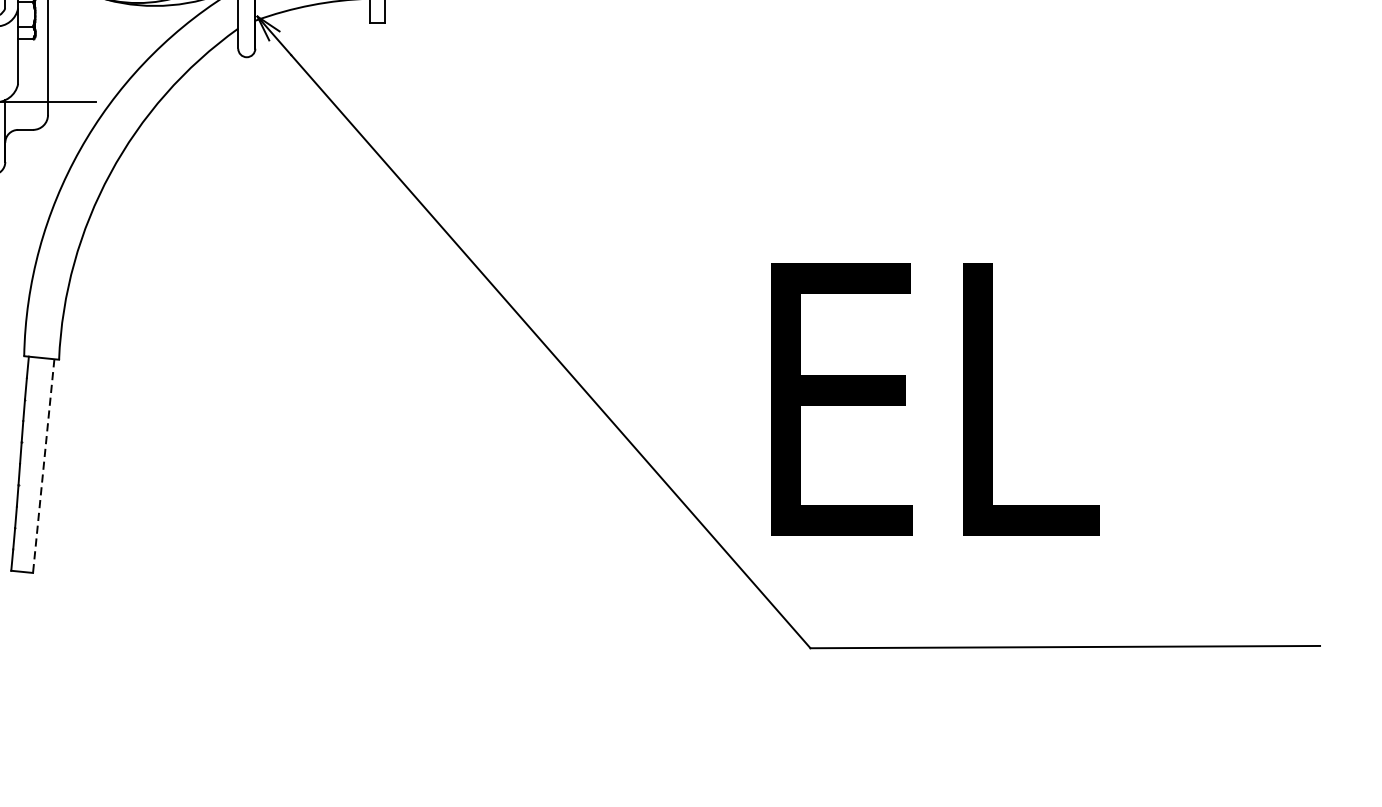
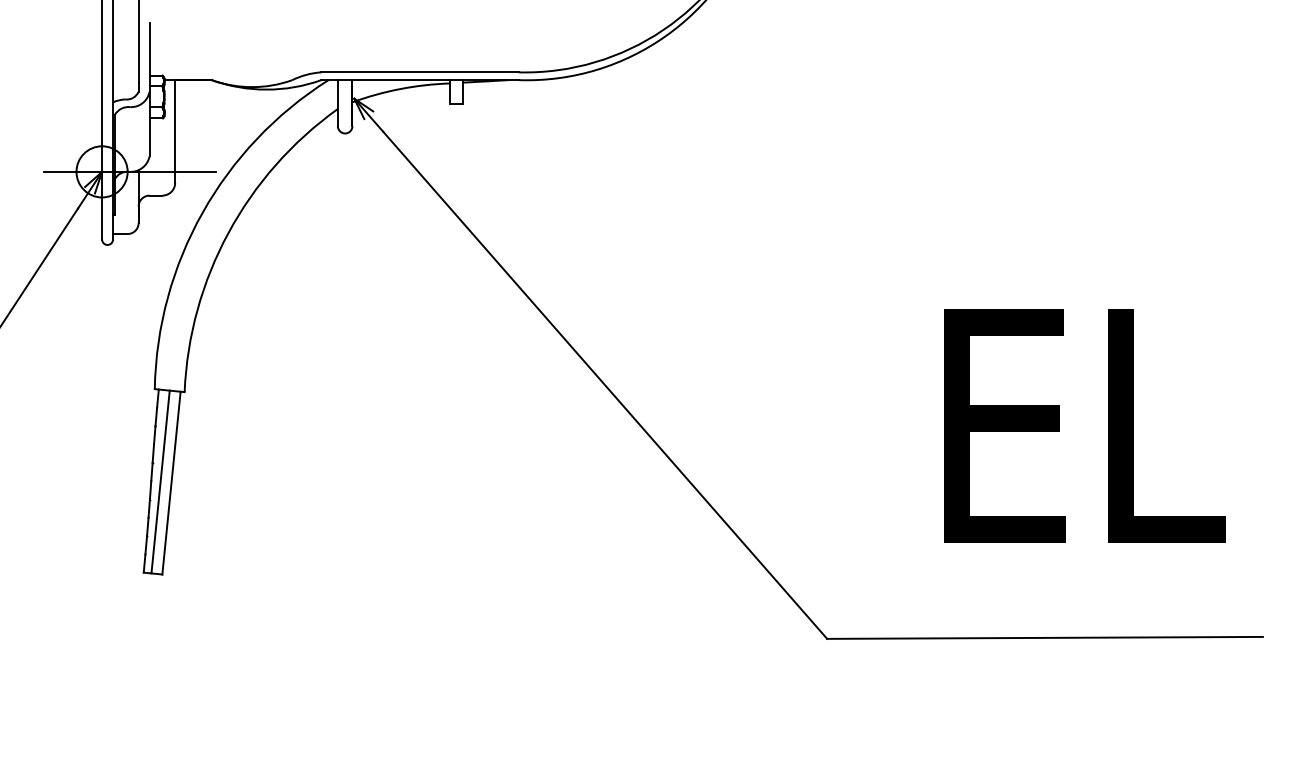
text: (934, 398) -> (1084, 425), moved
line: (30, 464) -> (160, 481), added
line: (43, 466) -> (171, 483), dashed -> solid

